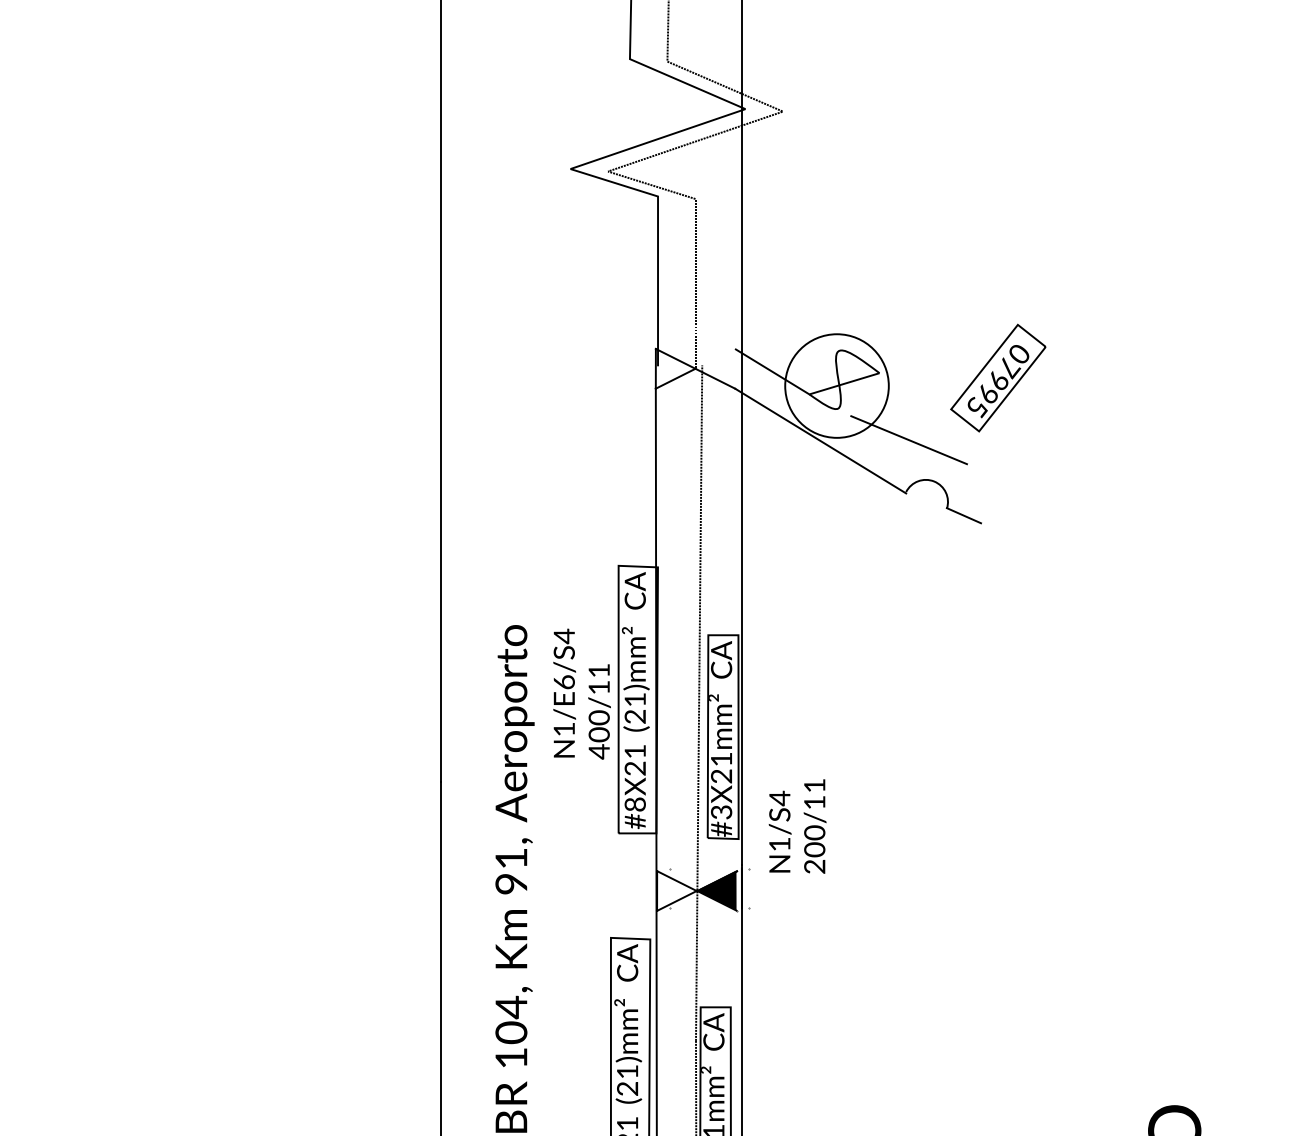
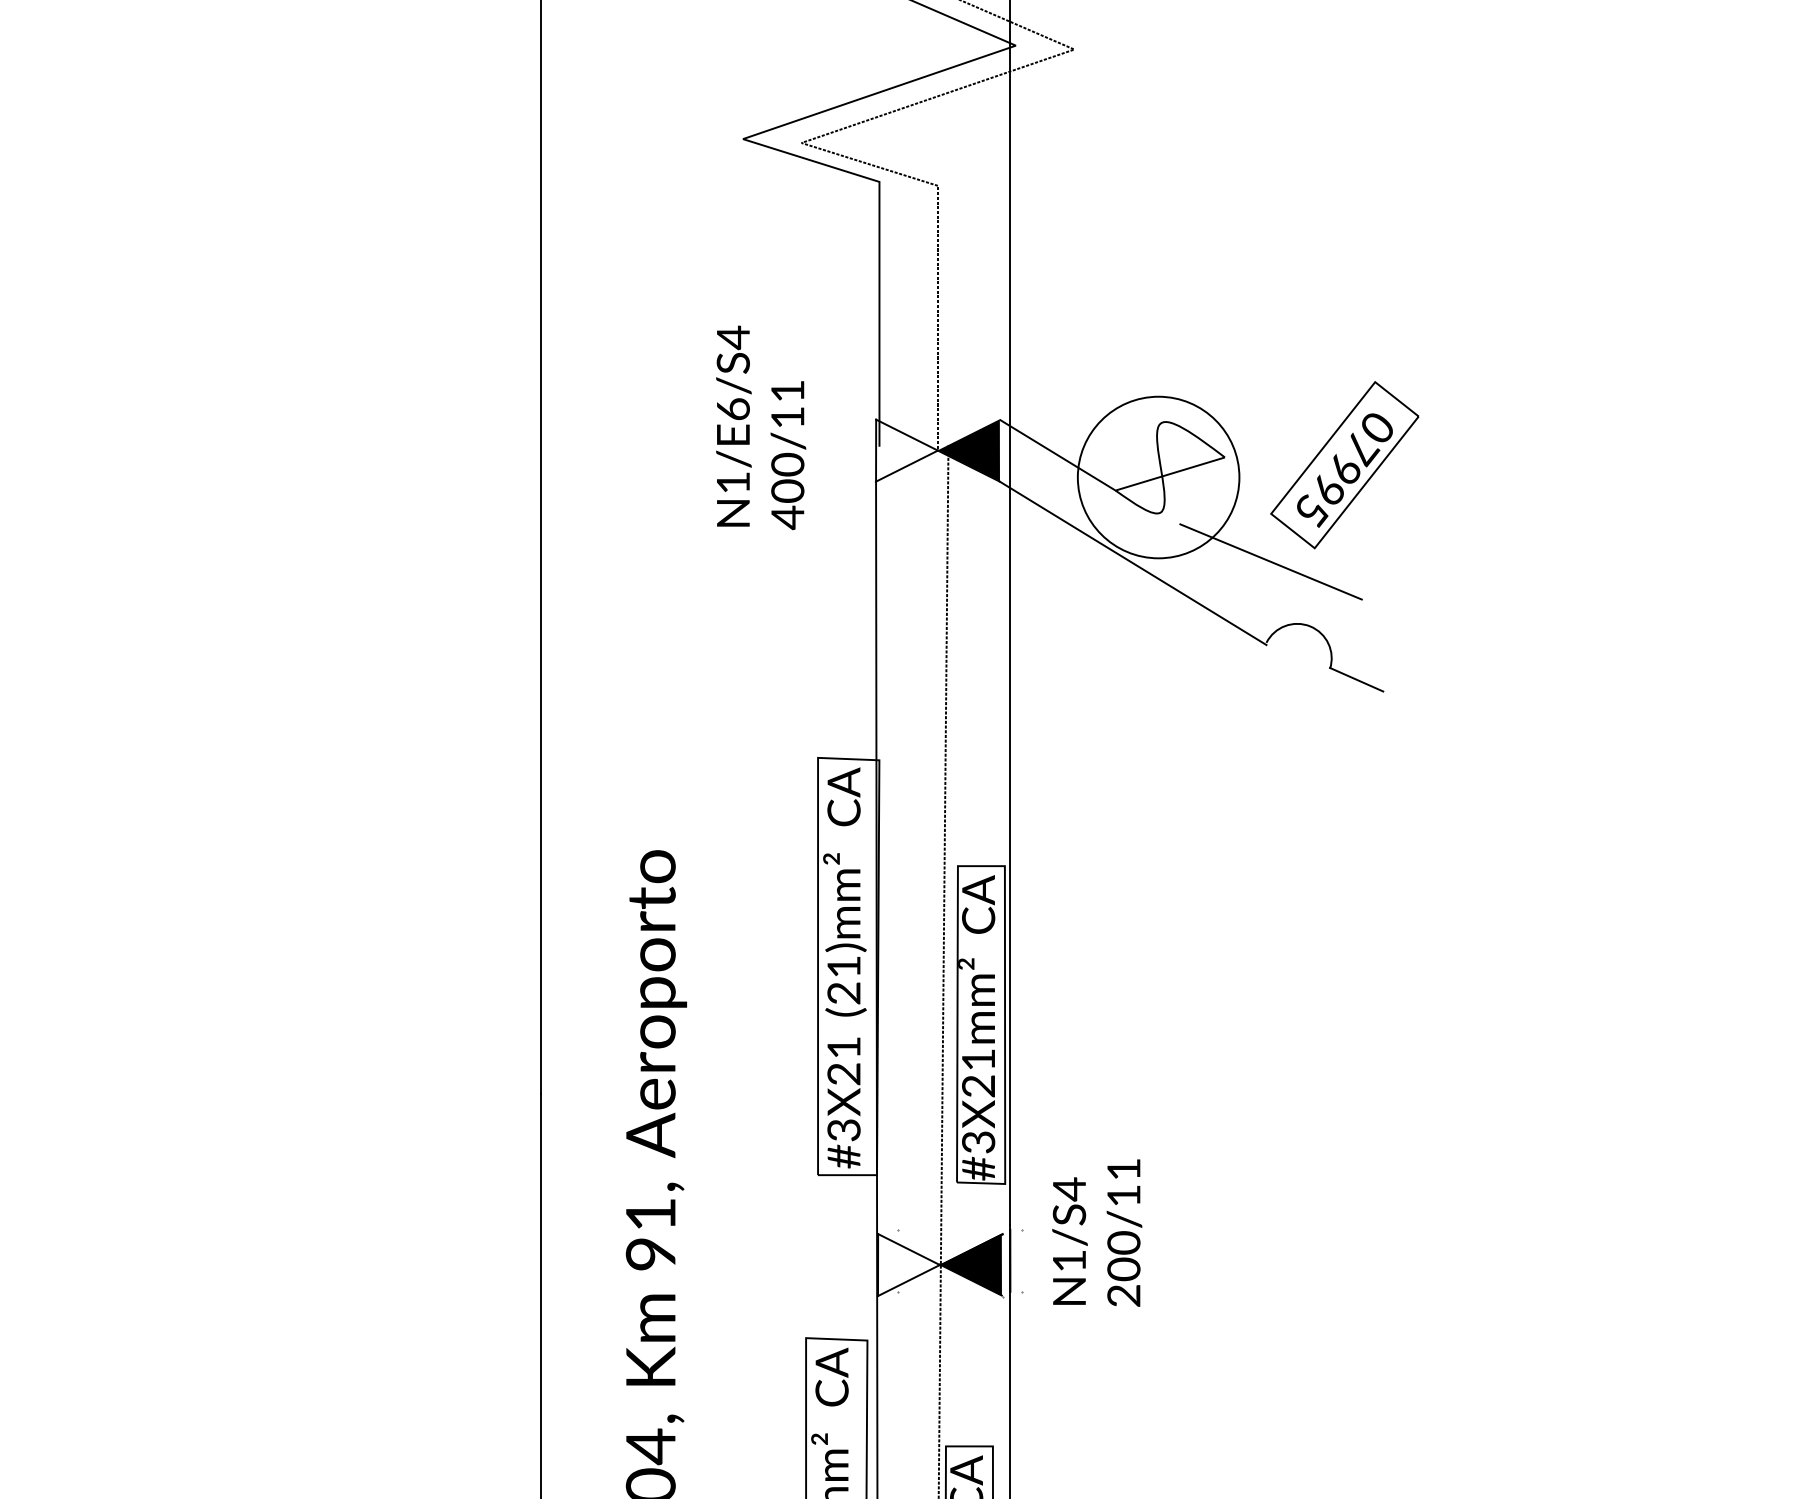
fill: (715, 368) -> (969, 450), added
part: (998, 377) -> (1344, 464), moved
text: (581, 693) -> (760, 426), moved
text: (635, 804) -> (844, 1130), #8X21 -> #3X21
text: (797, 826) -> (1096, 1233), moved

